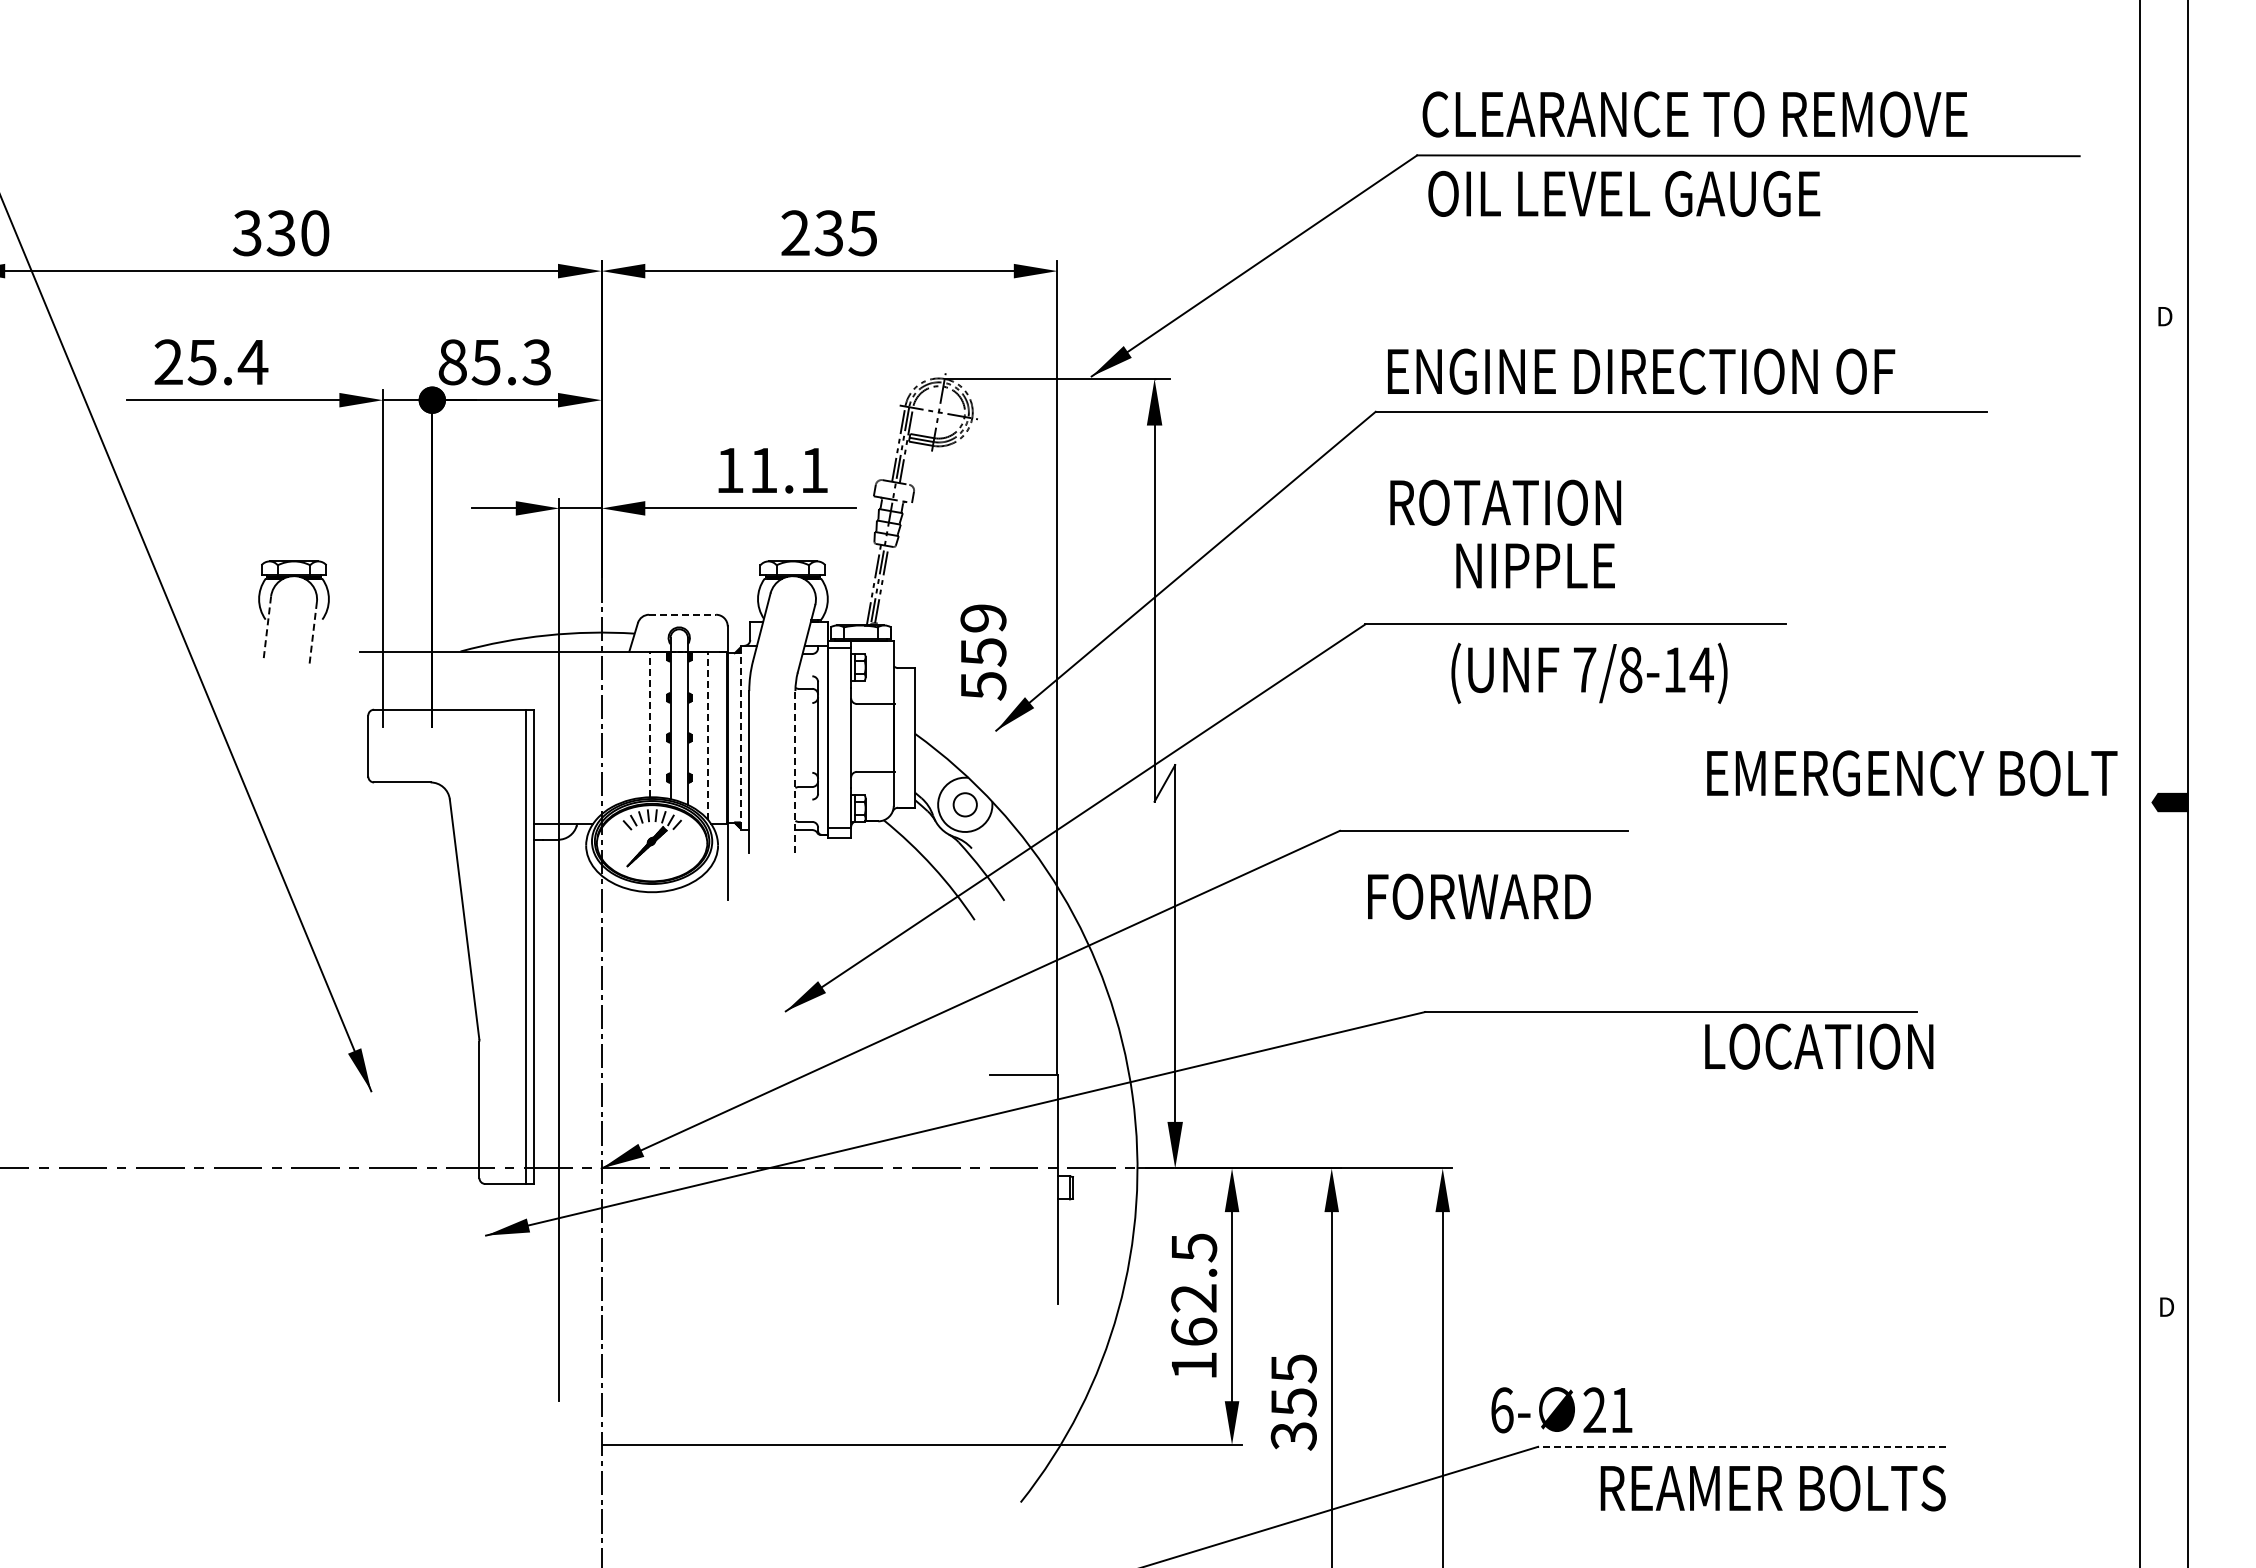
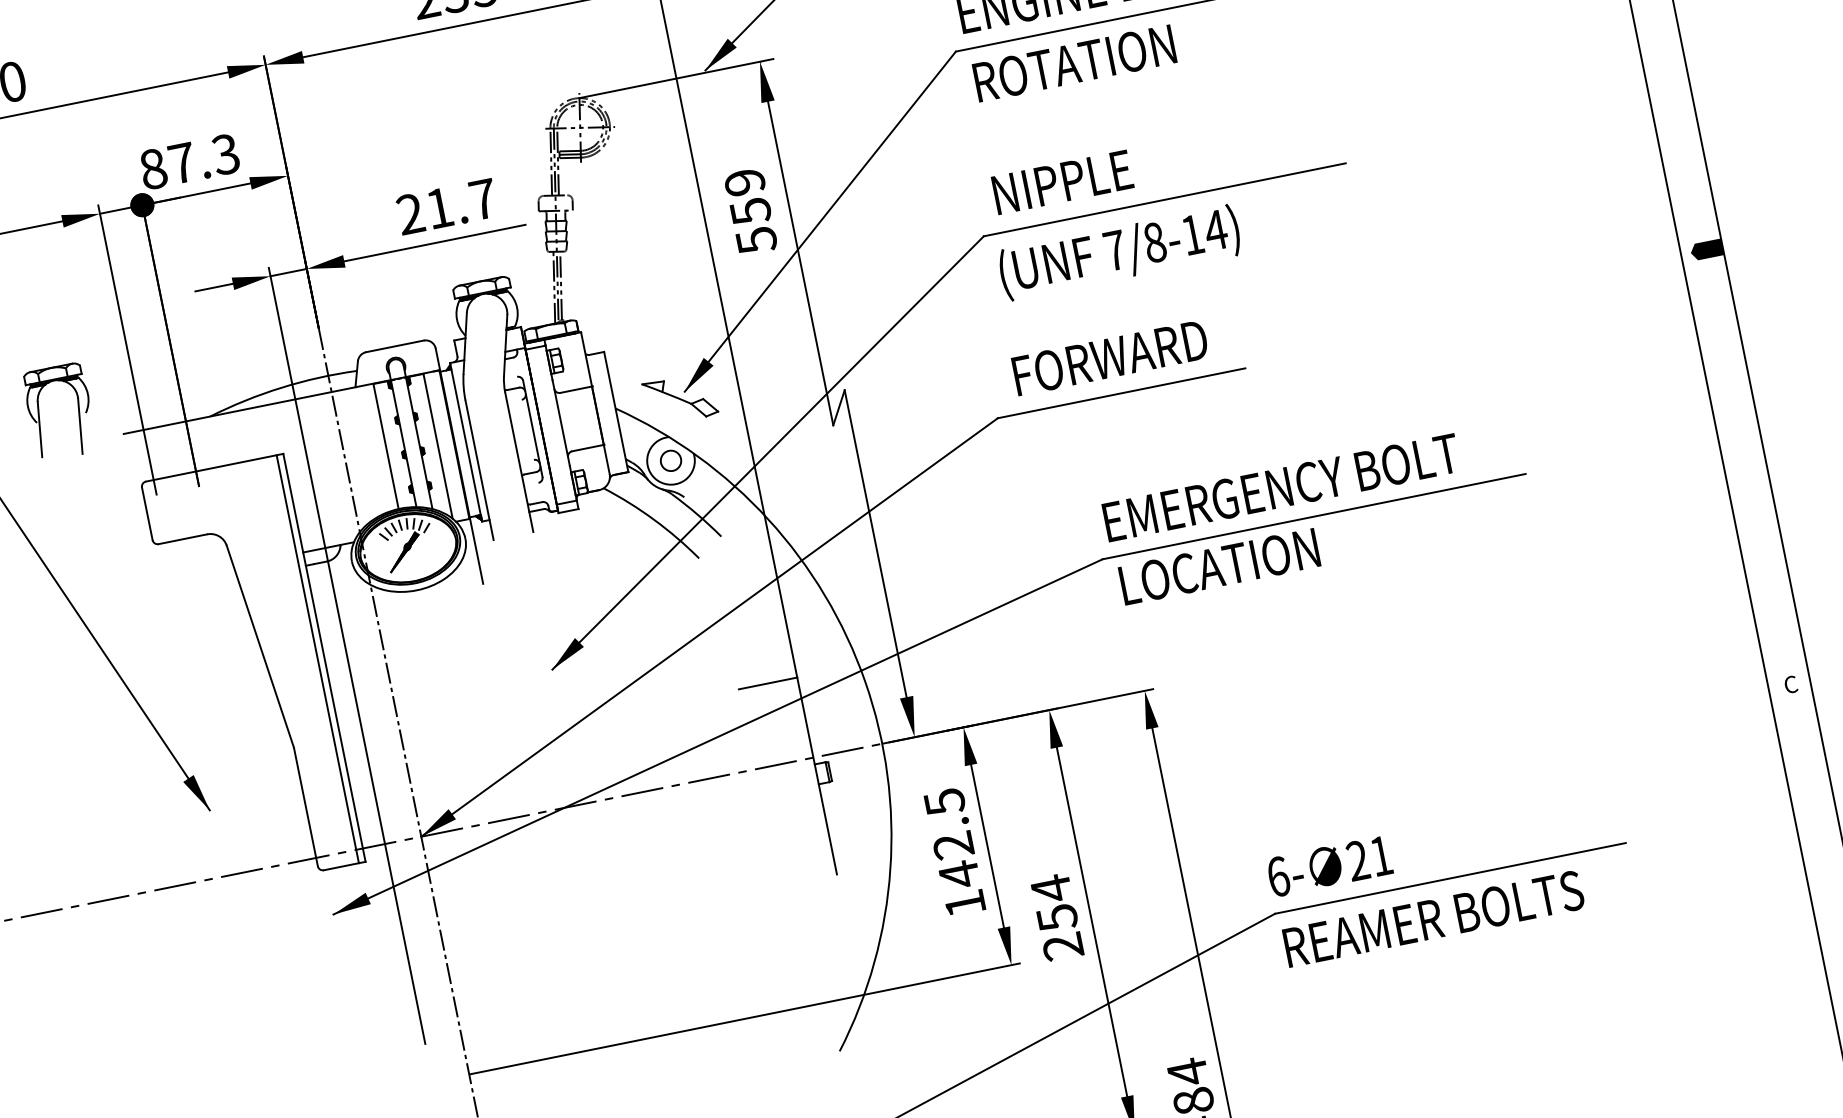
text: (485, 362) -> (181, 163), 85.3 -> 87.3
text: (772, 469) -> (447, 205), 11.1 -> 21.7
text: (1505, 502) -> (1074, 63), moved
text: (1535, 565) -> (1062, 181), moved
line: (682, 614) -> (394, 346), dashed -> solid
line: (267, 627) -> (40, 429), dashed -> solid
line: (313, 633) -> (80, 426), dashed -> solid
text: (983, 652) -> (750, 211), moved
text: (1589, 672) -> (1119, 251), moved
line: (650, 724) -> (386, 446), dashed -> solid
line: (708, 735) -> (438, 445), dashed -> solid
line: (740, 738) -> (466, 442), dashed -> solid
part: (989, 738) -> (680, 399), added
line: (795, 771) -> (519, 461), dashed -> solid
text: (1912, 773) -> (1281, 487), moved
text: (1479, 896) -> (1110, 357), moved
text: (1819, 1046) -> (1219, 566), moved
text: (2166, 1307) -> (1791, 684), D -> C
text: (1194, 1332) -> (959, 875), 162.5 -> 142.5
text: (1293, 1401) -> (1056, 917), 355 -> 254
text: (1561, 1410) -> (1329, 866), moved
line: (1741, 1446) -> (1450, 878), dashed -> solid
text: (1772, 1488) -> (1433, 919), moved

